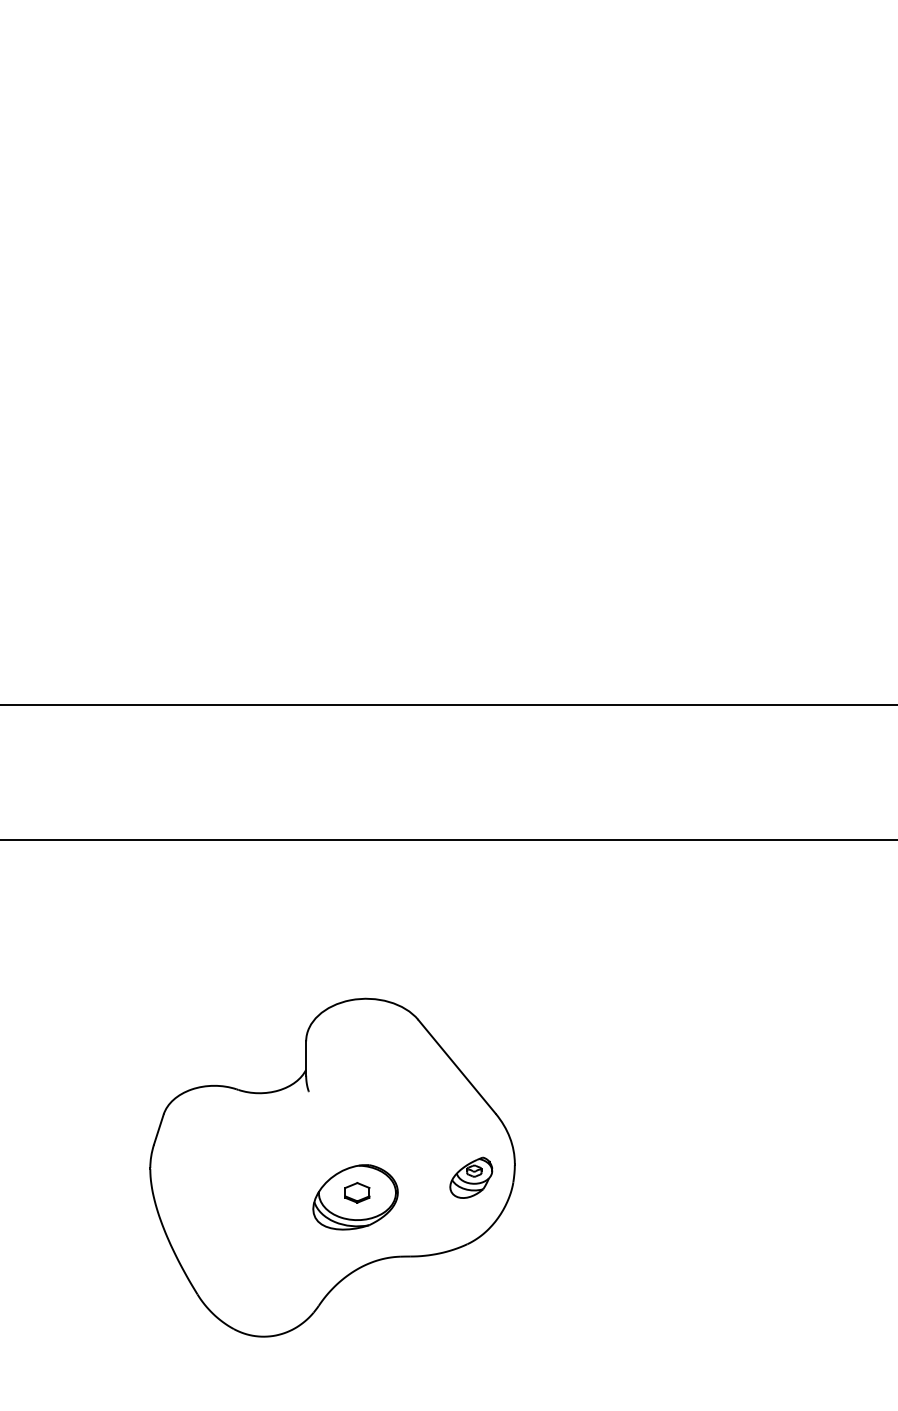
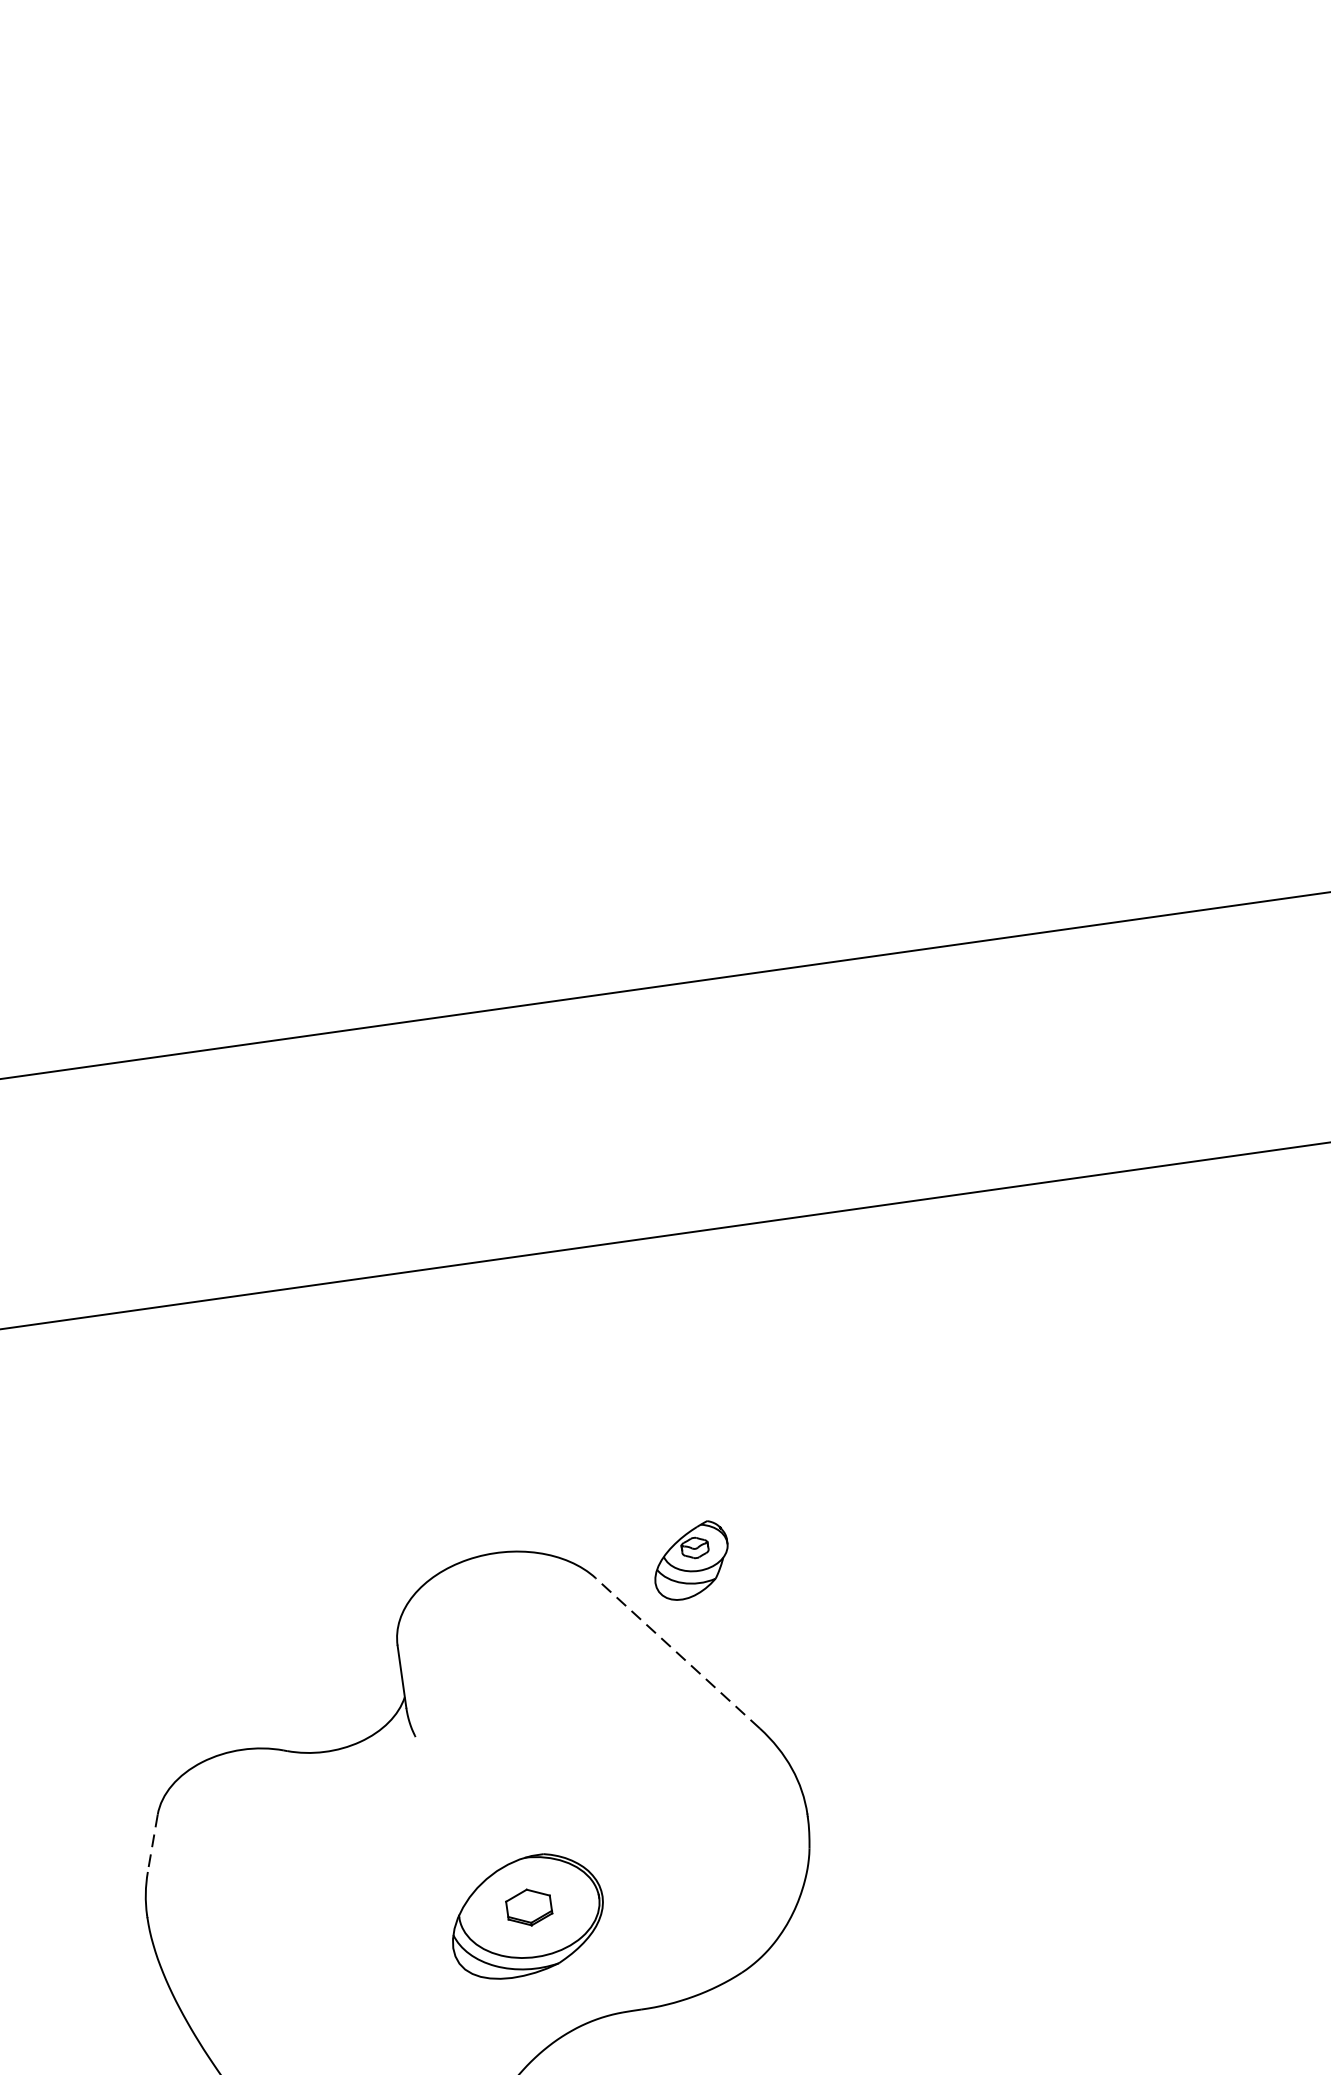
line: (457, 1066) -> (678, 1652), solid -> dashed
line: (158, 1129) -> (152, 1843), solid -> dashed
part: (471, 1177) -> (691, 1560), moved

